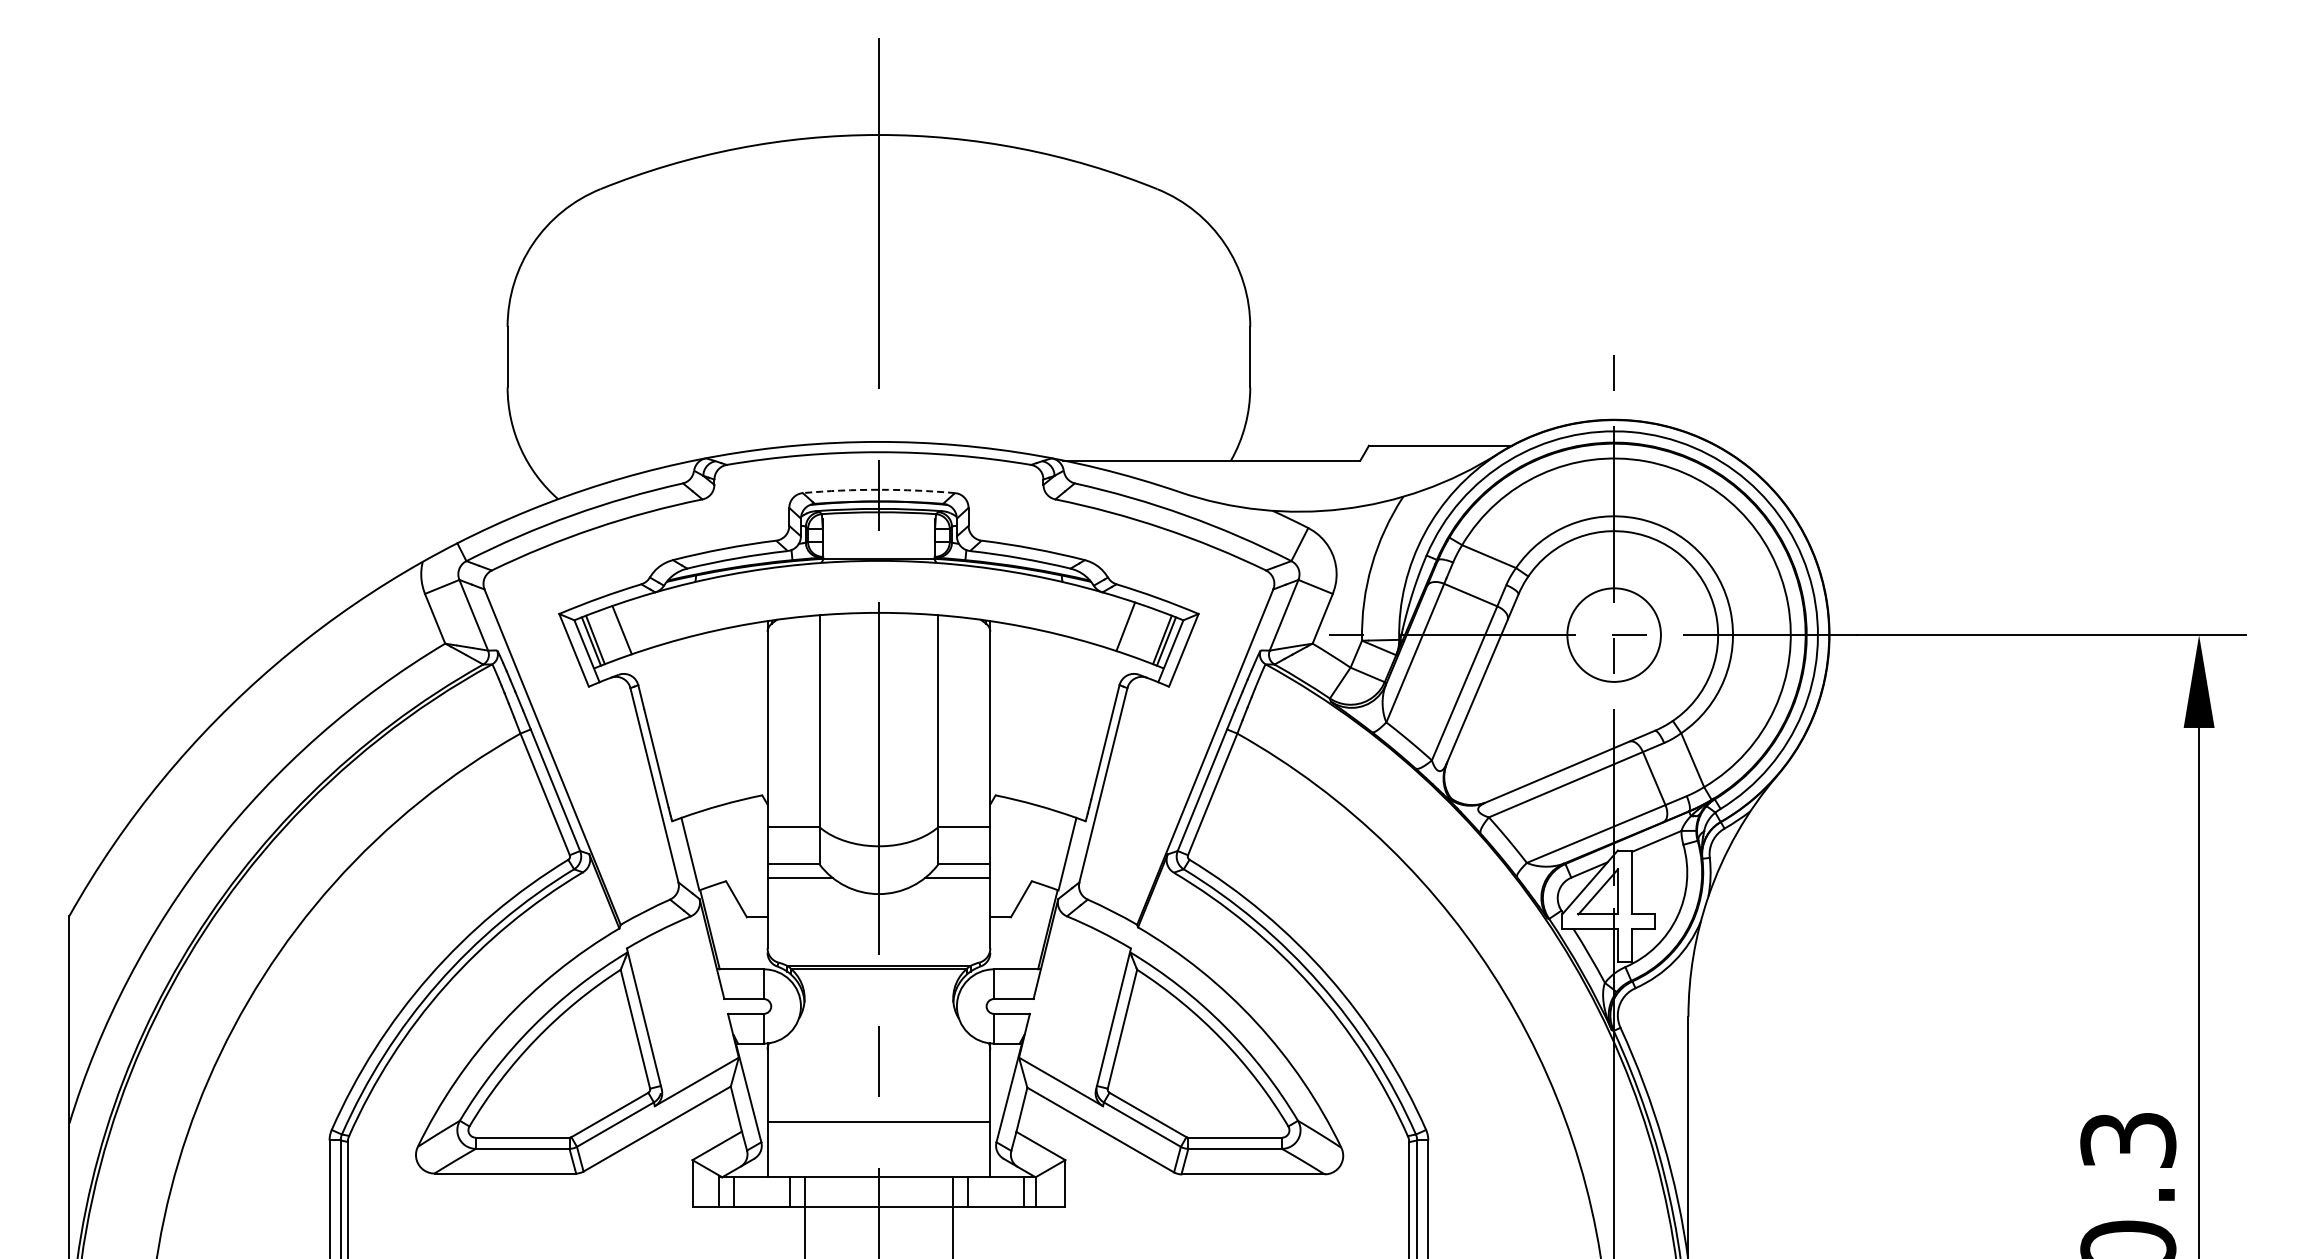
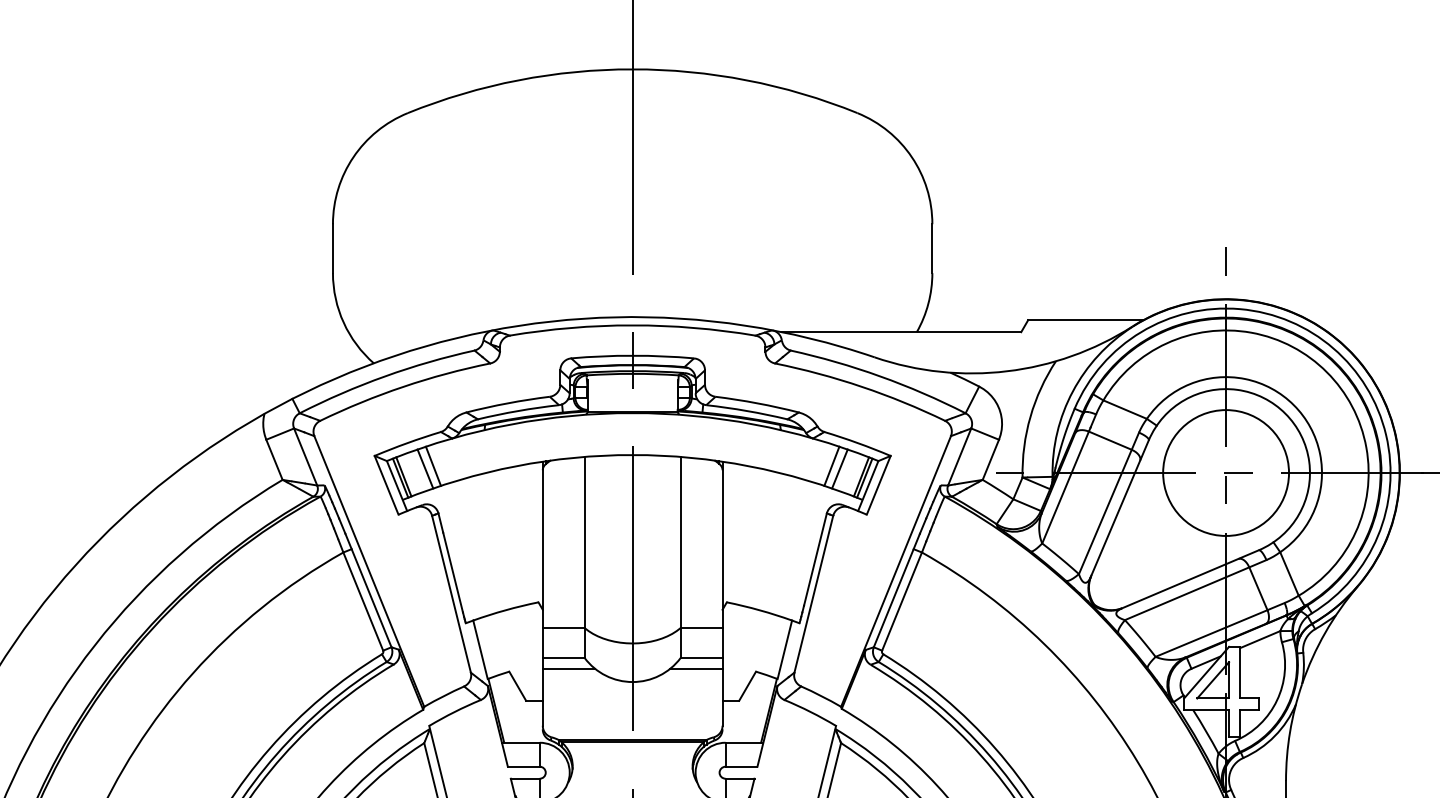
arc: (878, 489) -> (632, 355), dashed -> solid
line: (631, 626) -> (432, 466), added
line: (1135, 629) -> (839, 468), added
circle: (1614, 635) -> (1226, 473), size x1.67

